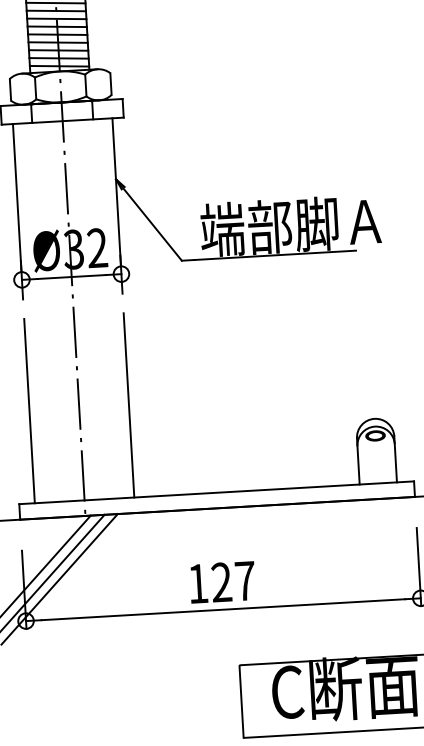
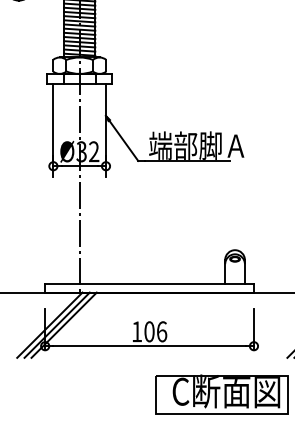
line: (129, 405) -> (106, 235), removed
line: (29, 410) -> (53, 235), removed
text: (233, 581) -> (155, 331), 127 -> 106

